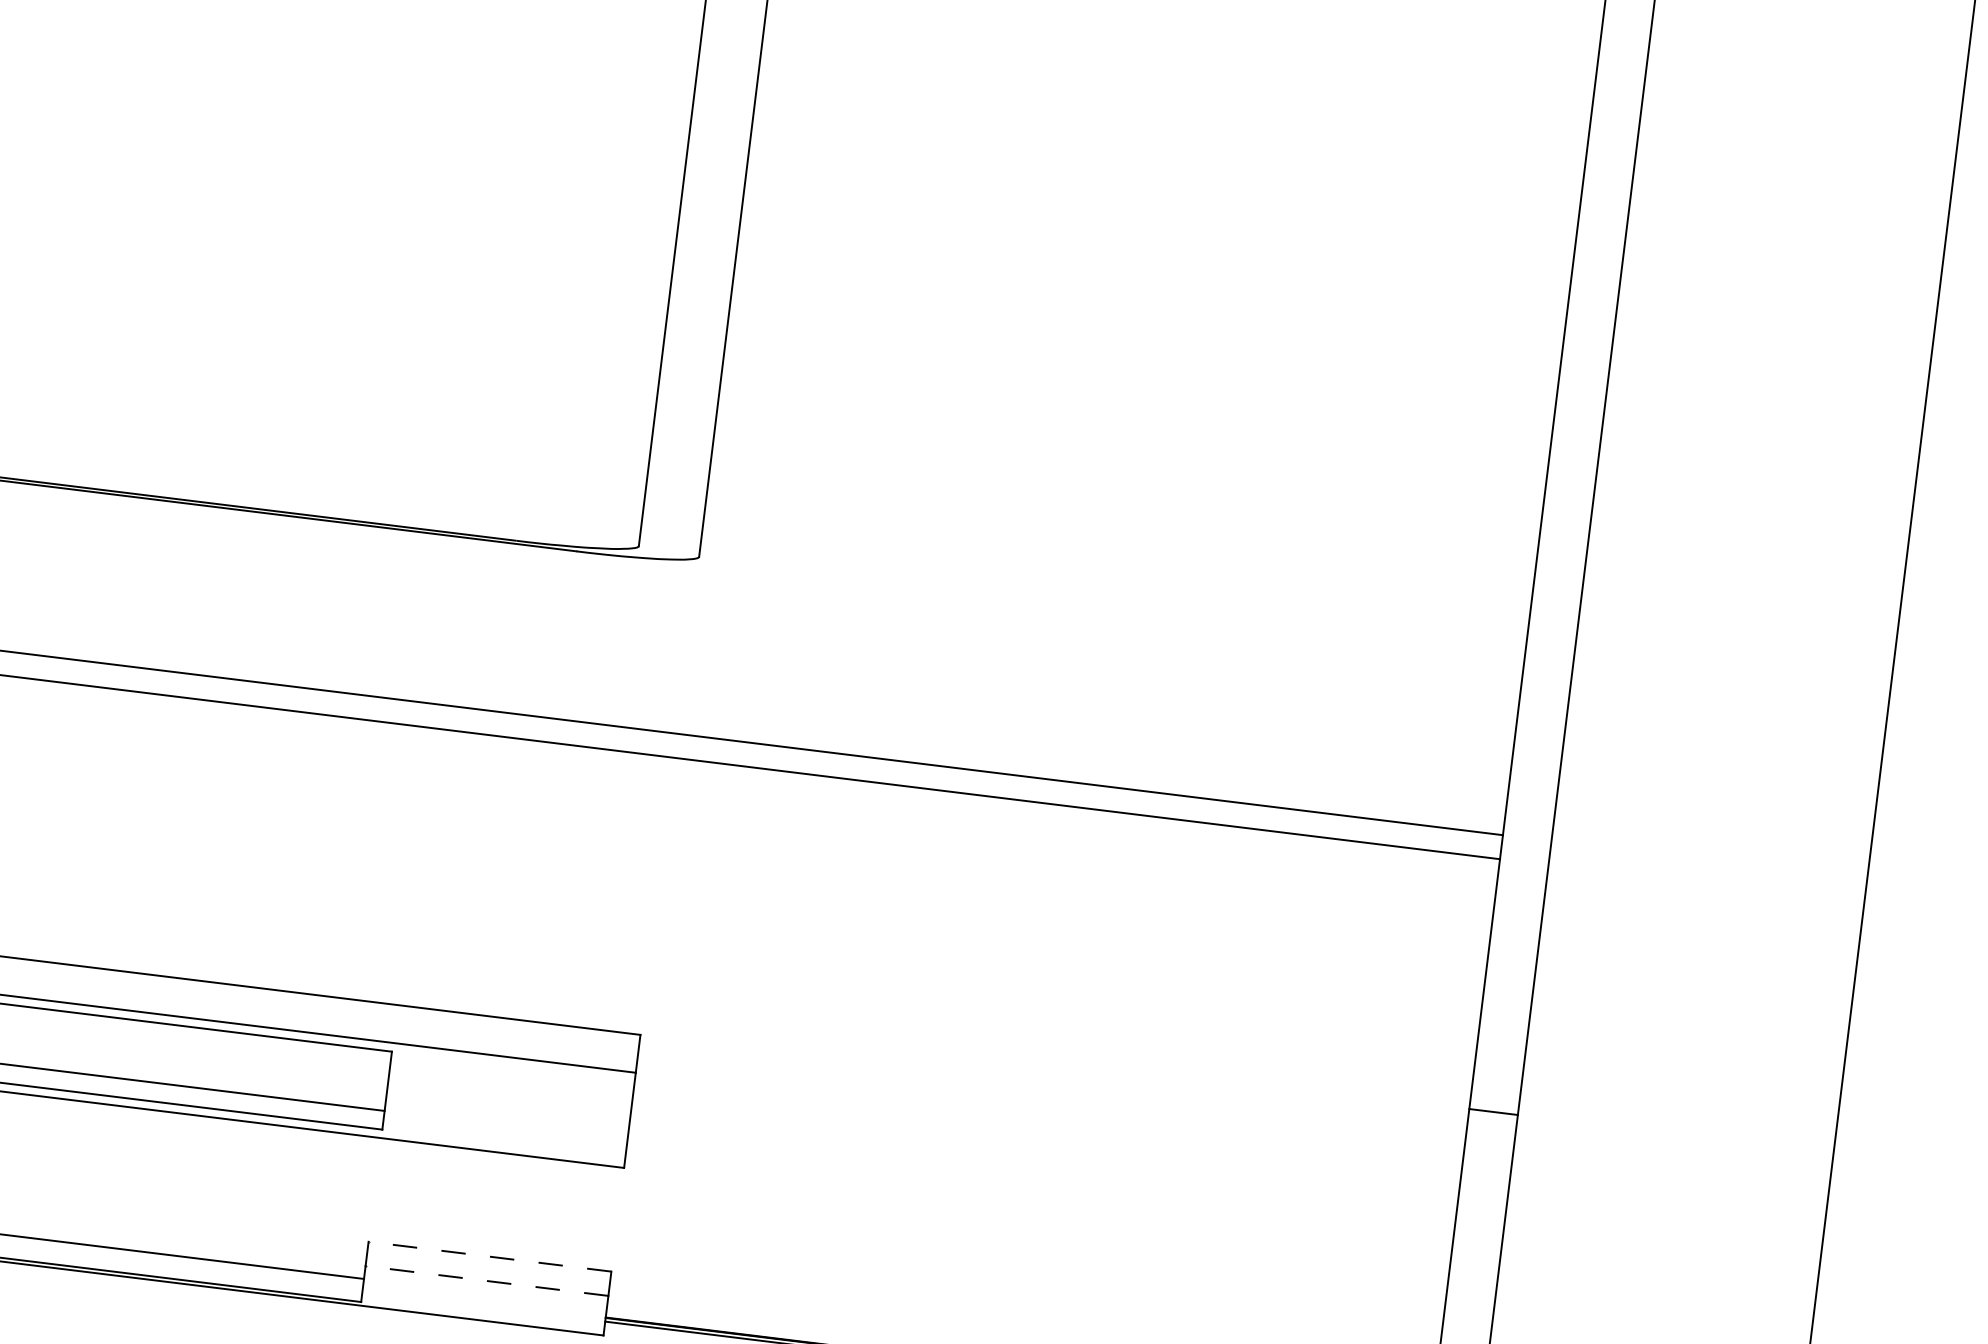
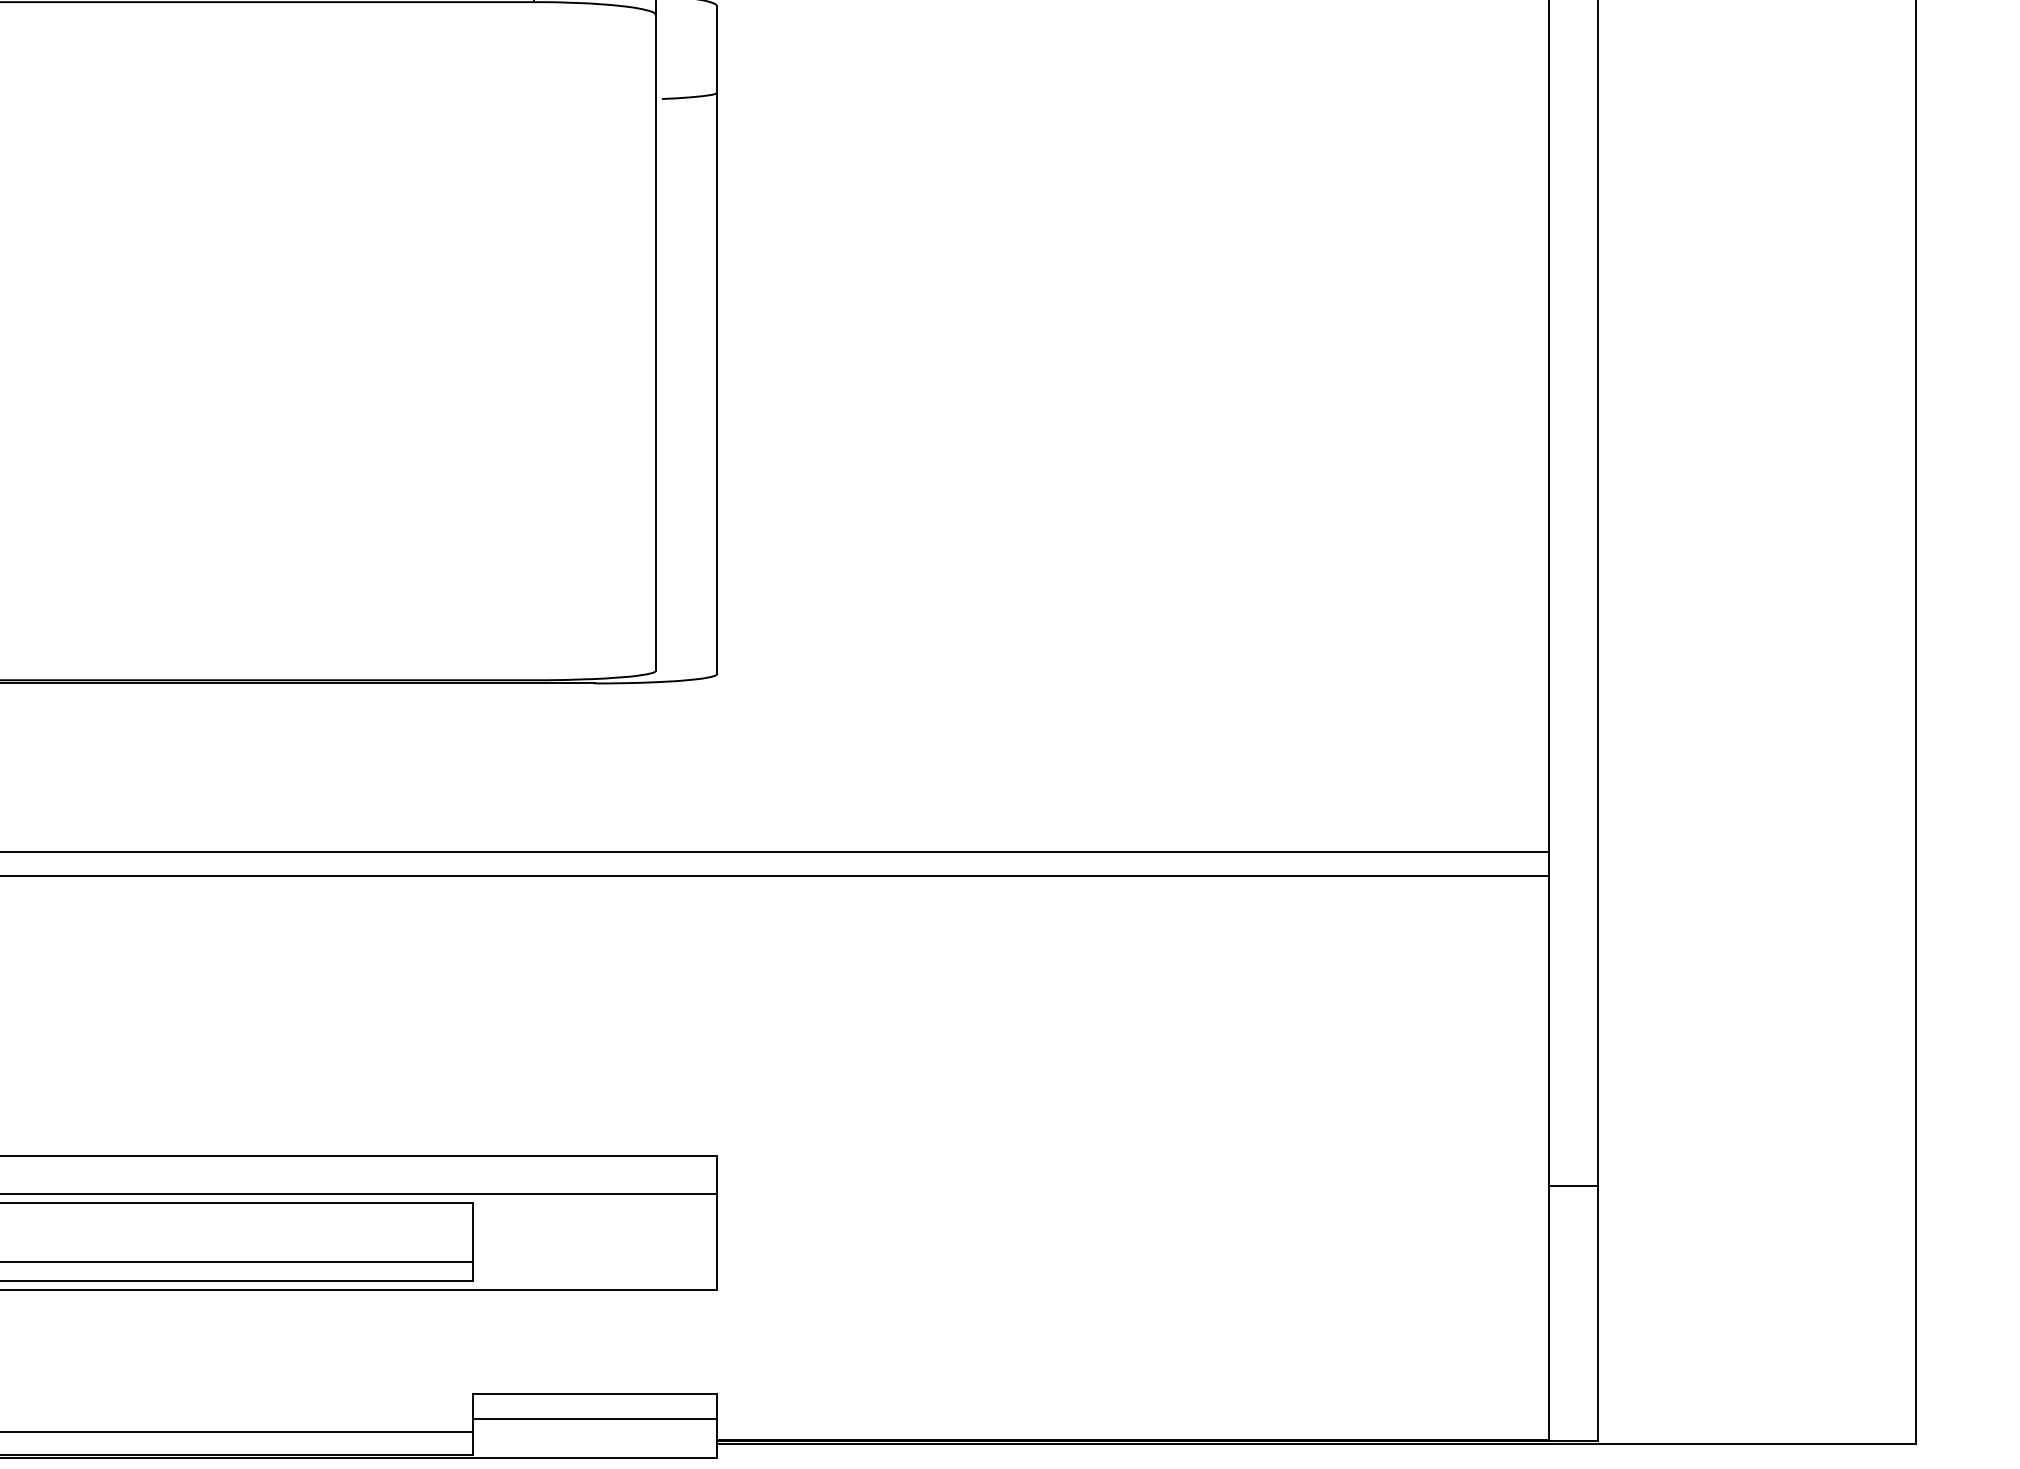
line: (1492, 1112) -> (1572, 1186), moved
line: (489, 1257) -> (594, 1394), dashed -> solid
line: (486, 1280) -> (594, 1418), dashed -> solid

